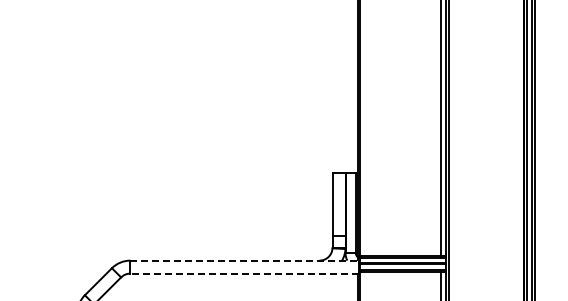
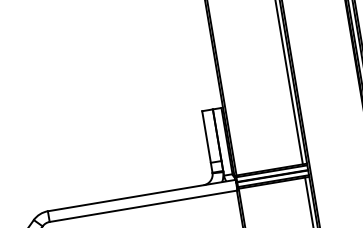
line: (244, 260) -> (141, 195), dashed -> solid
line: (243, 273) -> (142, 206), dashed -> solid

